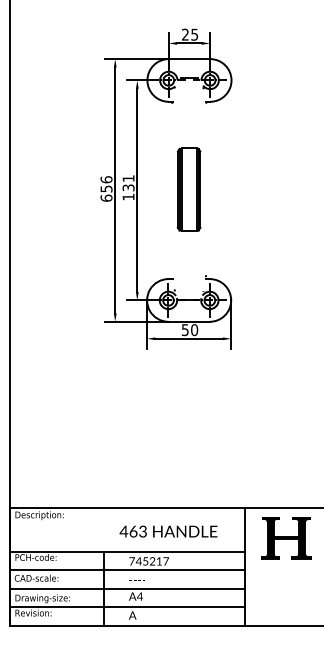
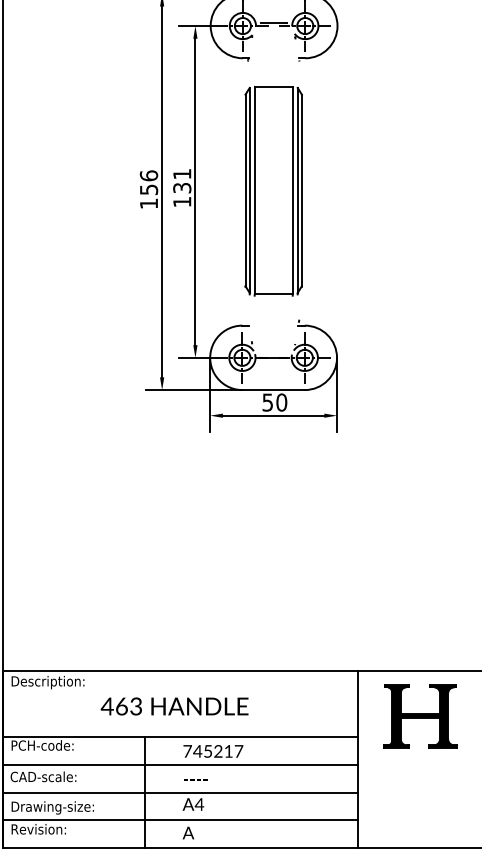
part: (188, 189) -> (272, 190), size x1.67
text: (106, 197) -> (148, 202), 656 -> 156
text: (168, 531) -> (174, 706), moved

